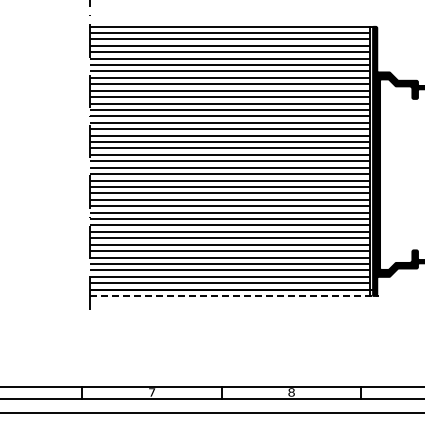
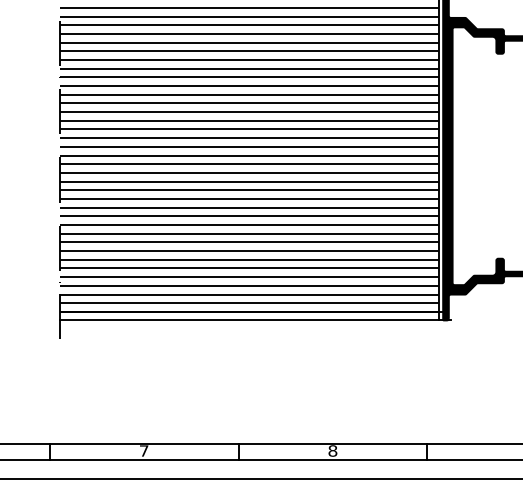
line: (234, 295) -> (255, 319), dashed -> solid

